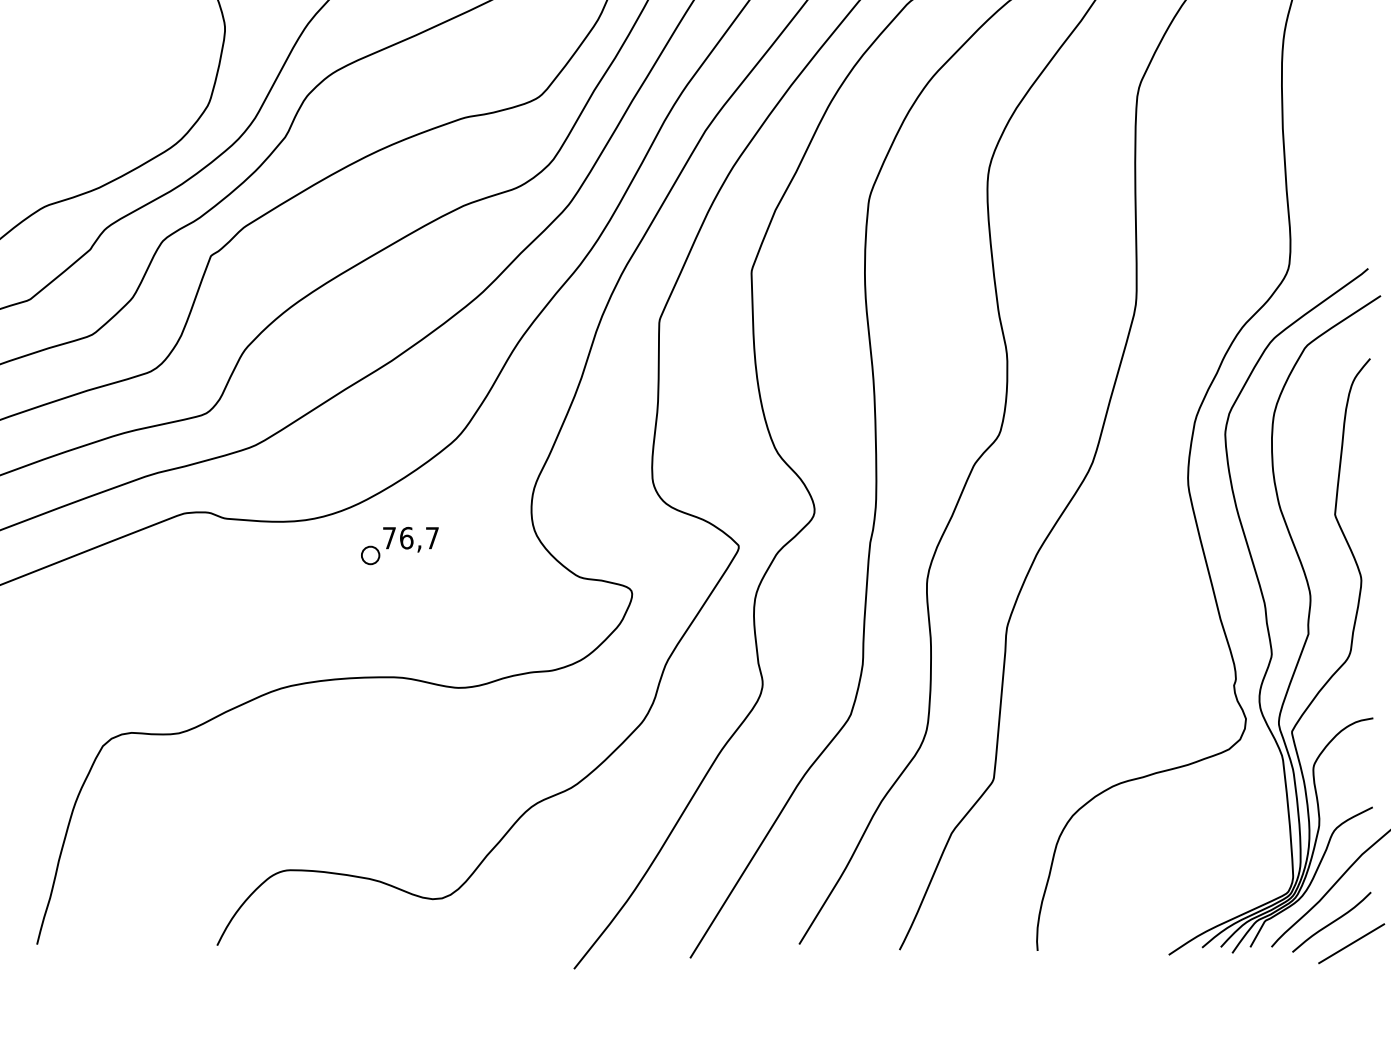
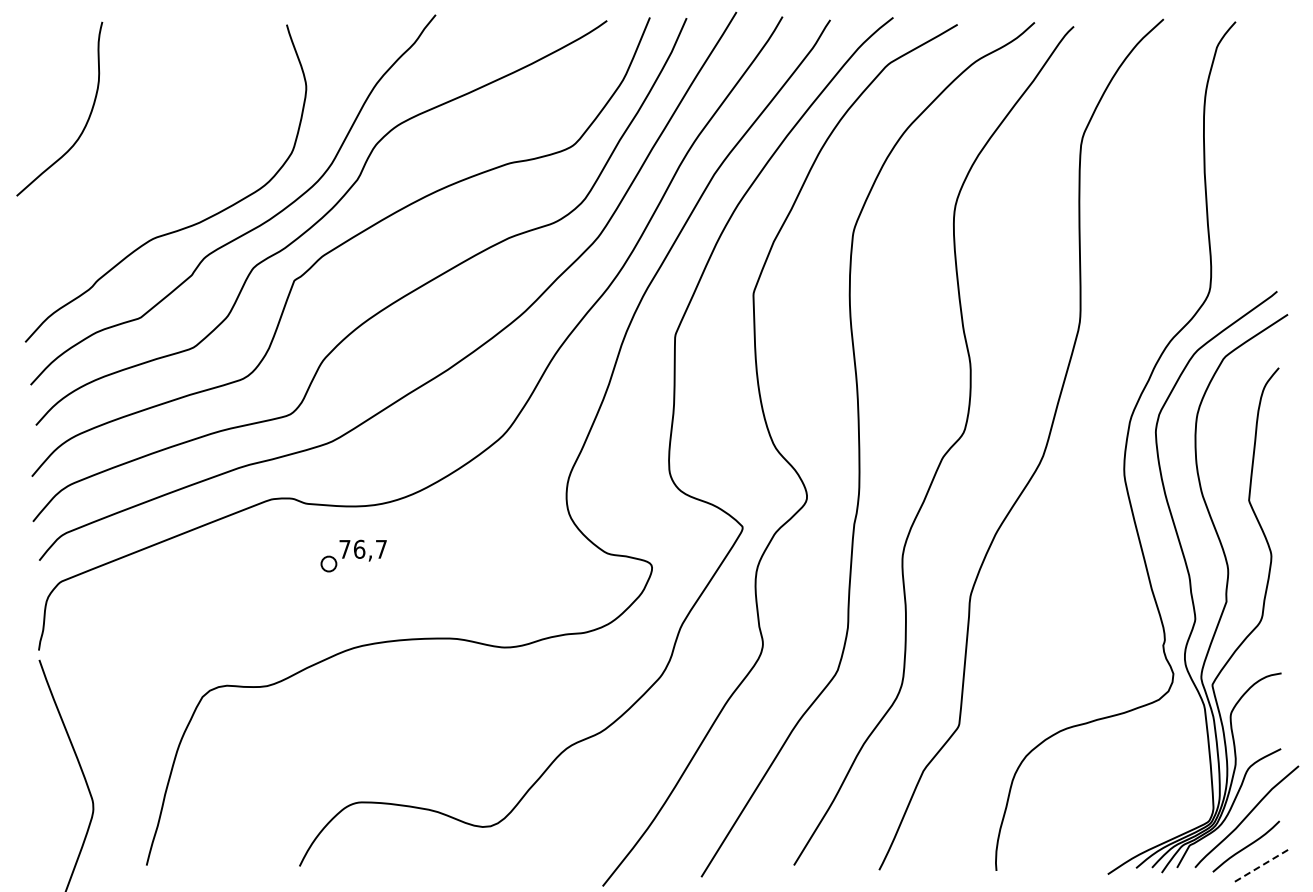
part: (399, 545) -> (353, 555), moved
line: (1352, 943) -> (1263, 864), solid -> dashed

